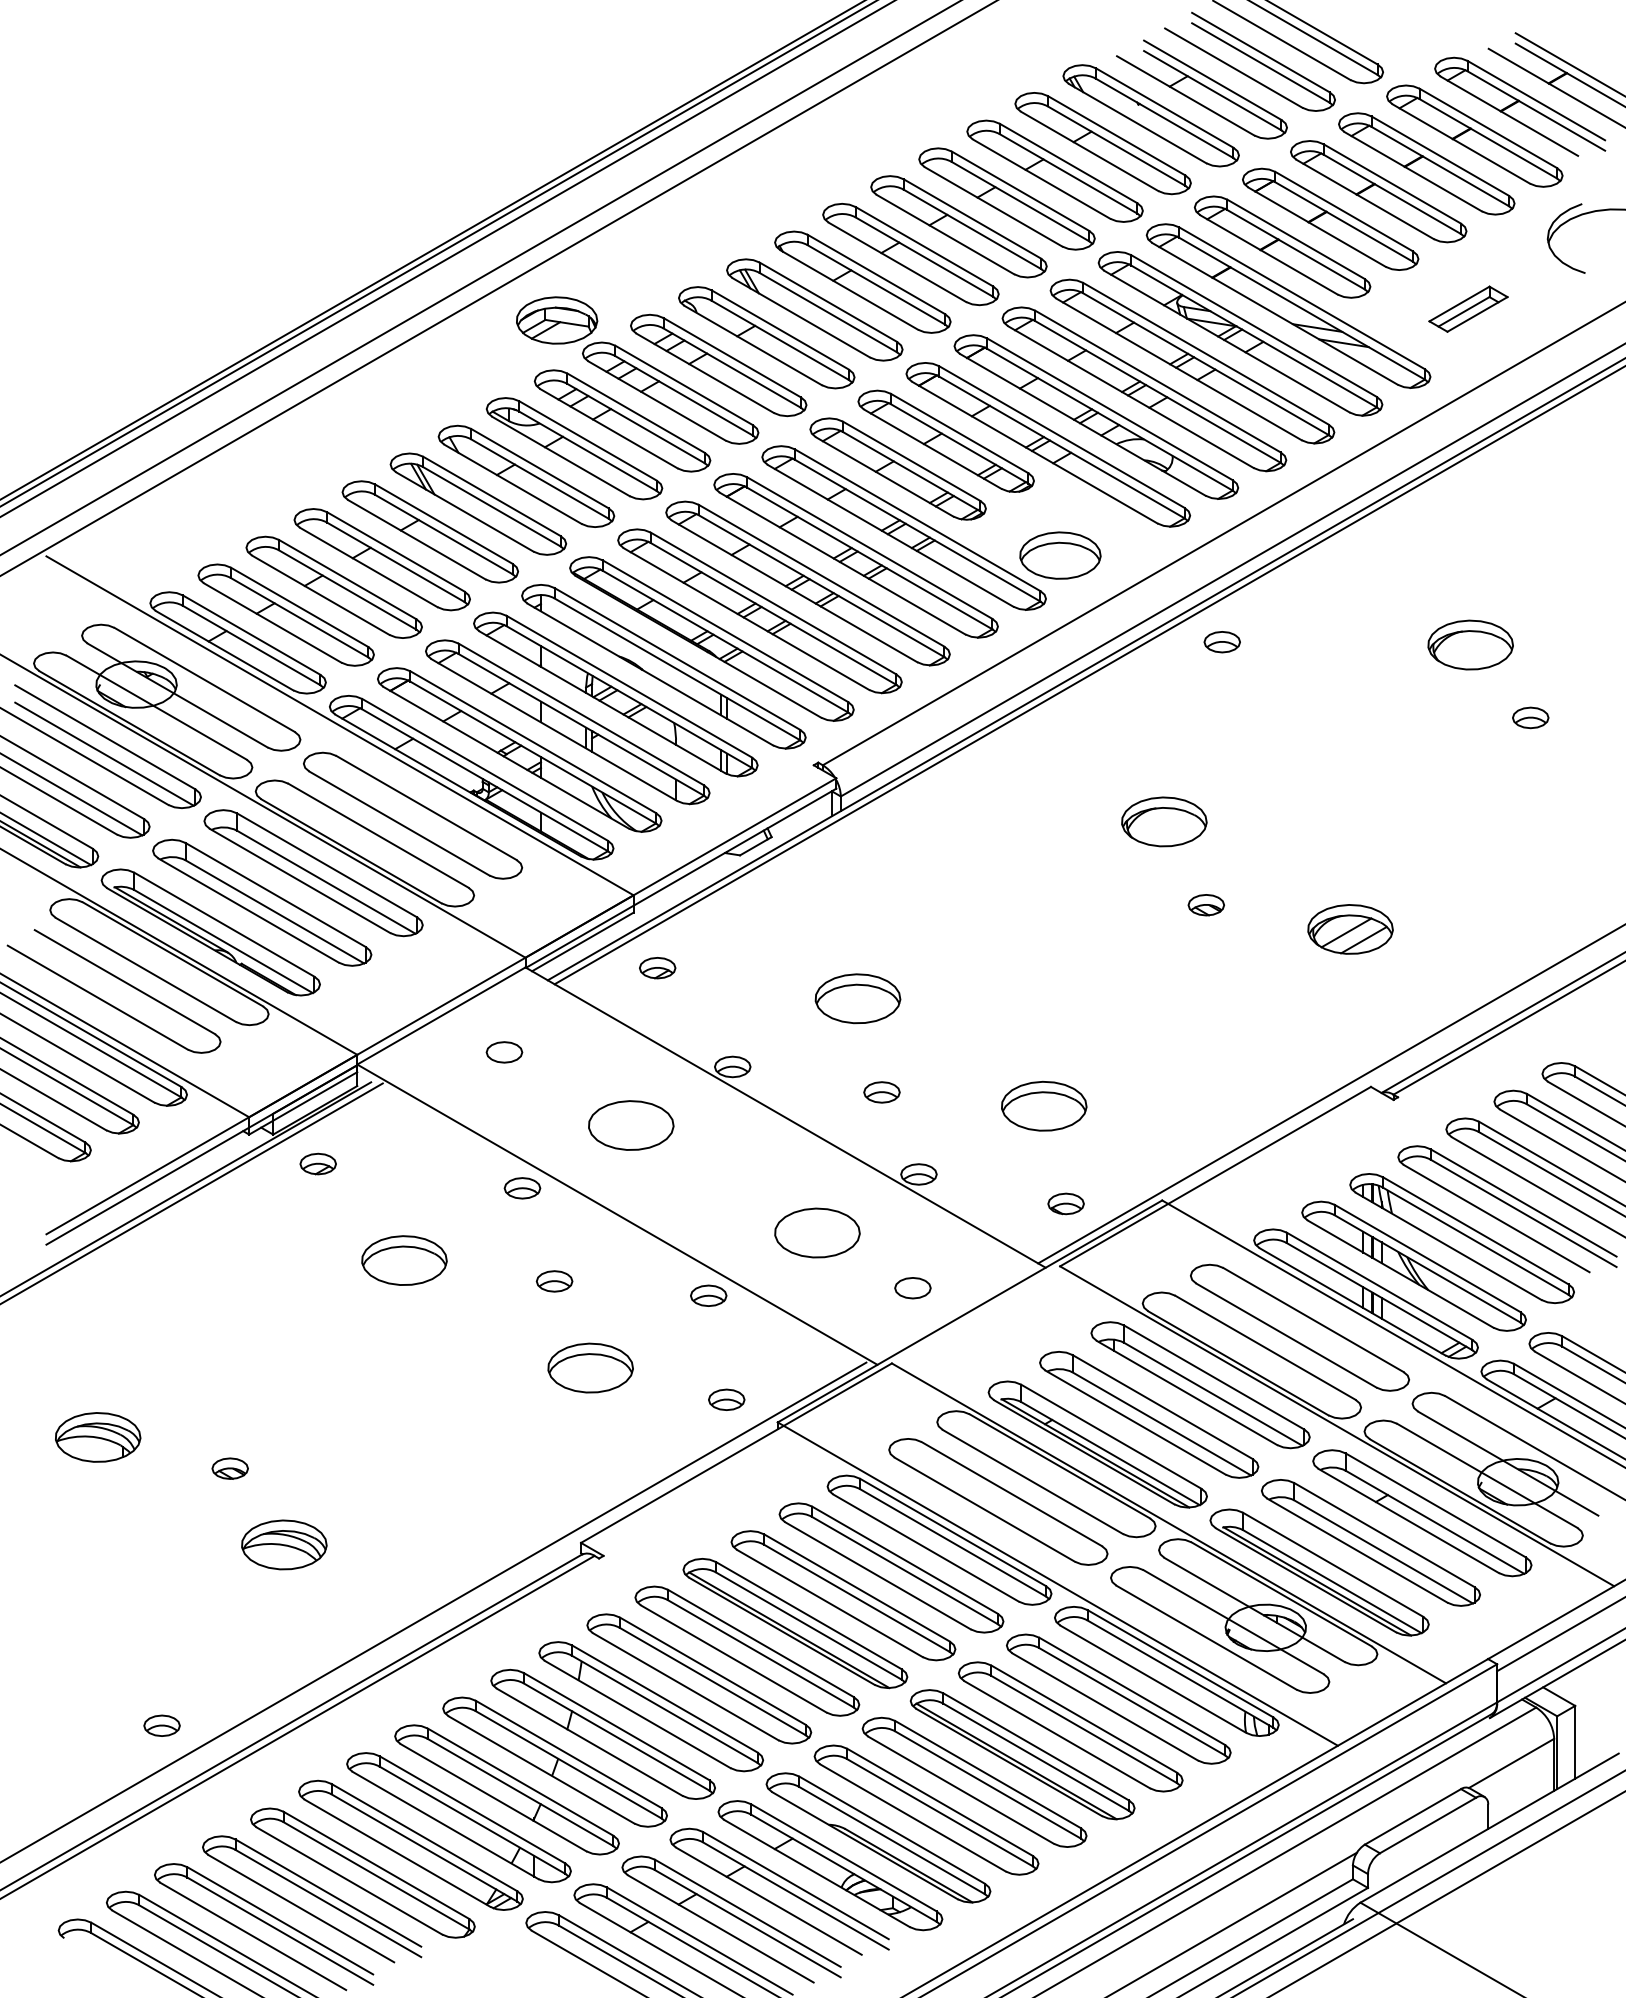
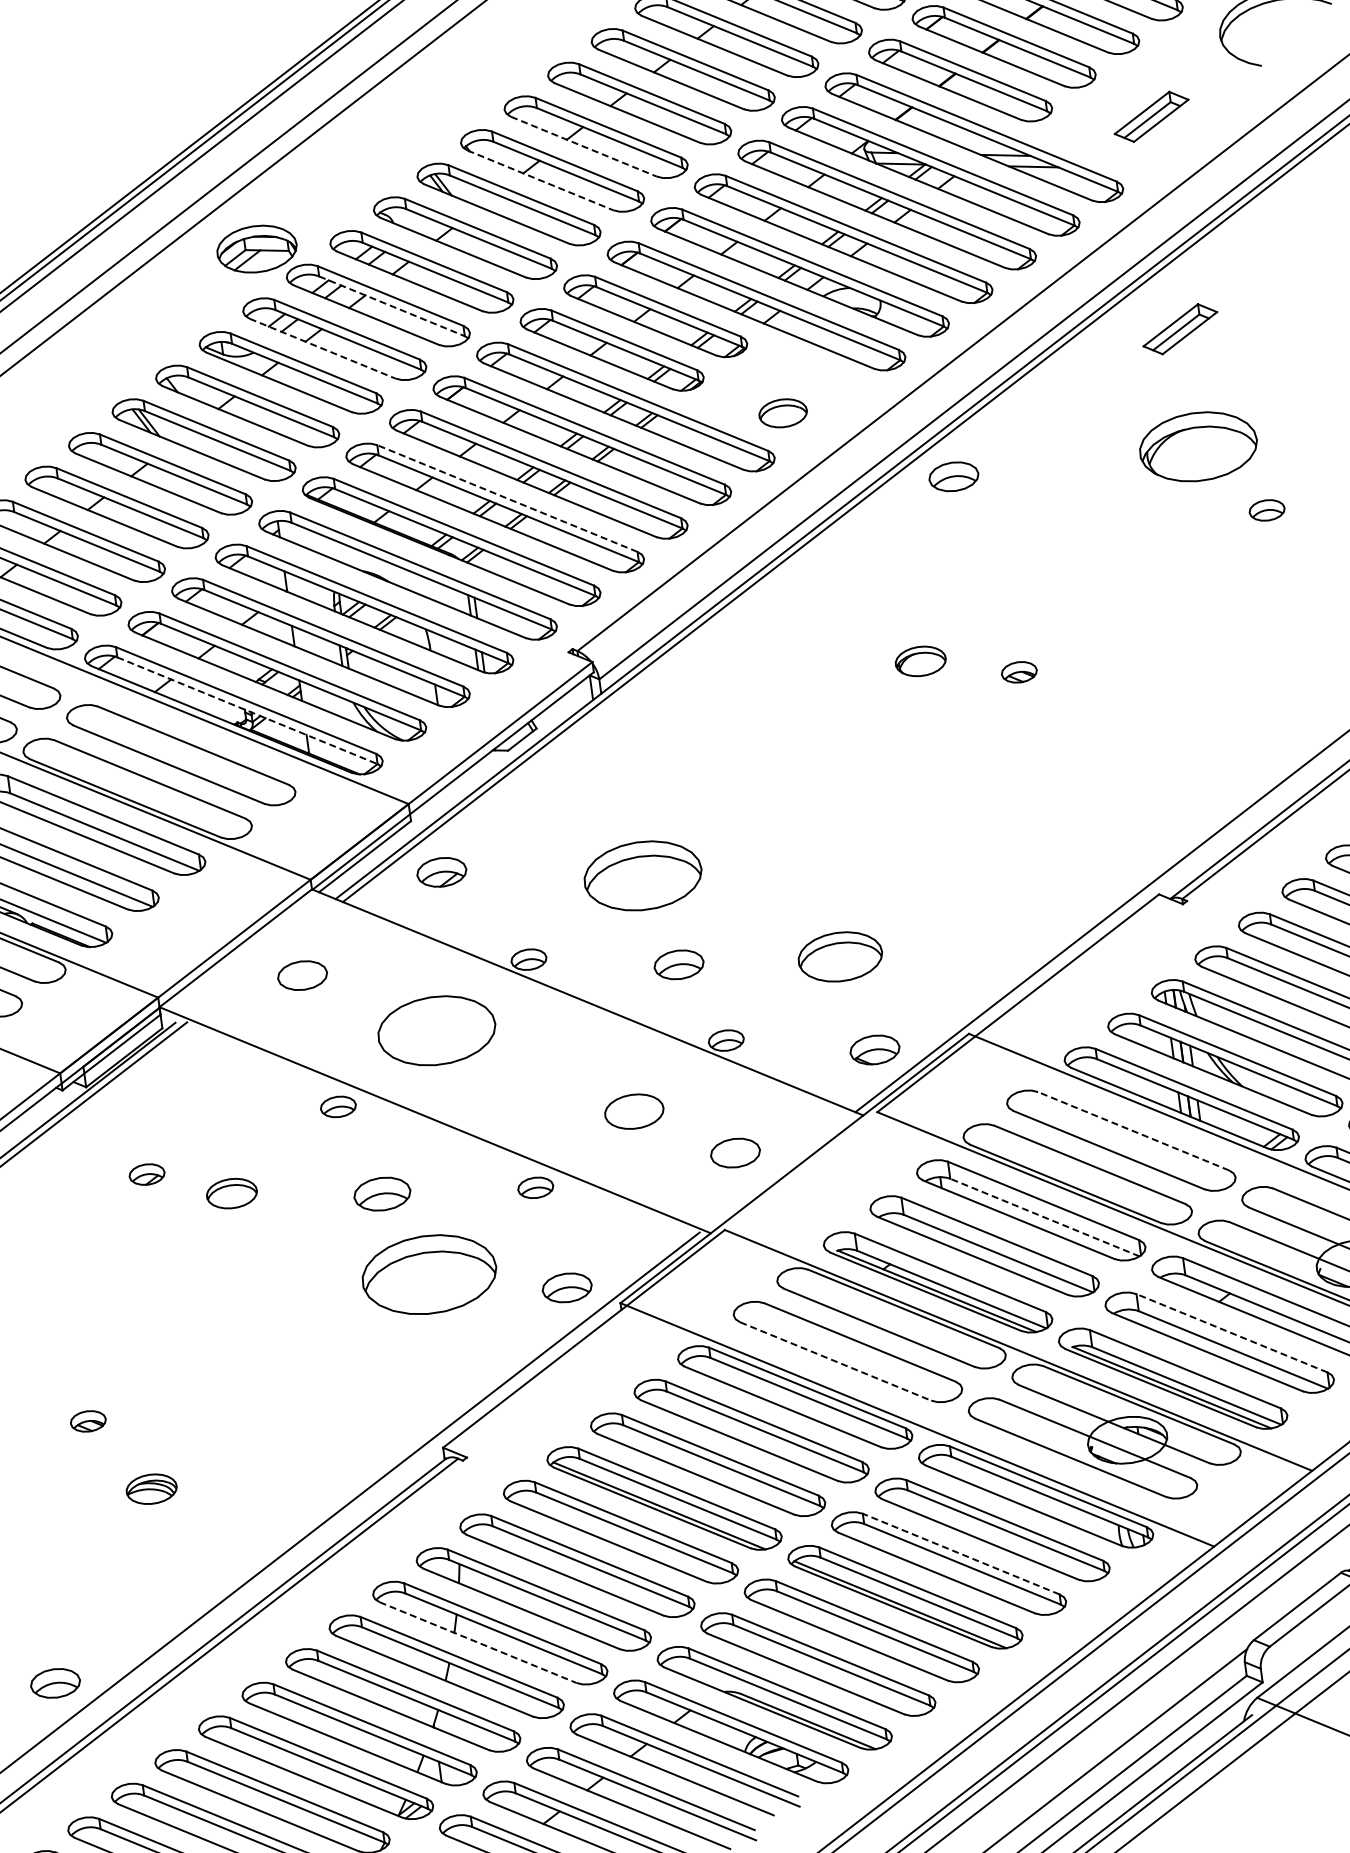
line: (897, 262) -> (584, 146), solid -> dashed
line: (849, 290) -> (540, 180), solid -> dashed
line: (684, 396) -> (392, 306), solid -> dashed
line: (609, 429) -> (323, 349), solid -> dashed
part: (1468, 524) -> (1180, 328), added
part: (1060, 555) -> (783, 413), size x0.6
line: (773, 603) -> (507, 498), solid -> dashed
part: (1221, 642) -> (953, 477), size x1.4
part: (1470, 644) -> (1198, 446), size x1.4
line: (485, 780) -> (247, 710), solid -> dashed
part: (1164, 821) -> (920, 660), size x0.6
part: (1205, 905) -> (1018, 672), moved
part: (1350, 929) -> (1118, 742), removed
part: (657, 968) -> (441, 872), size x1.4
part: (857, 998) -> (642, 875), size x1.4
part: (504, 1052) -> (302, 975), size x1.4
part: (881, 1092) -> (678, 964), size x1.4
part: (631, 1125) -> (437, 1030), size x1.4
part: (317, 1163) -> (146, 1174), moved
part: (1065, 1203) -> (874, 1049), size x1.4
part: (817, 1232) -> (634, 1111), size x0.7
part: (404, 1260) -> (231, 1193), size x0.6
part: (554, 1281) -> (382, 1194), size x1.6
part: (912, 1288) -> (735, 1153), size x1.4
line: (1313, 1319) -> (1133, 1130), solid -> dashed
part: (590, 1367) -> (429, 1274), size x1.6
line: (1212, 1394) -> (1044, 1217), solid -> dashed
part: (726, 1399) -> (567, 1287), size x1.4
line: (985, 1509) -> (836, 1361), solid -> dashed
line: (1384, 1534) -> (1231, 1332), solid -> dashed
part: (284, 1544) -> (151, 1488), size x0.6
line: (1083, 1718) -> (960, 1553), solid -> dashed
part: (161, 1725) -> (54, 1683), size x1.4
line: (590, 1742) -> (478, 1642), solid -> dashed

